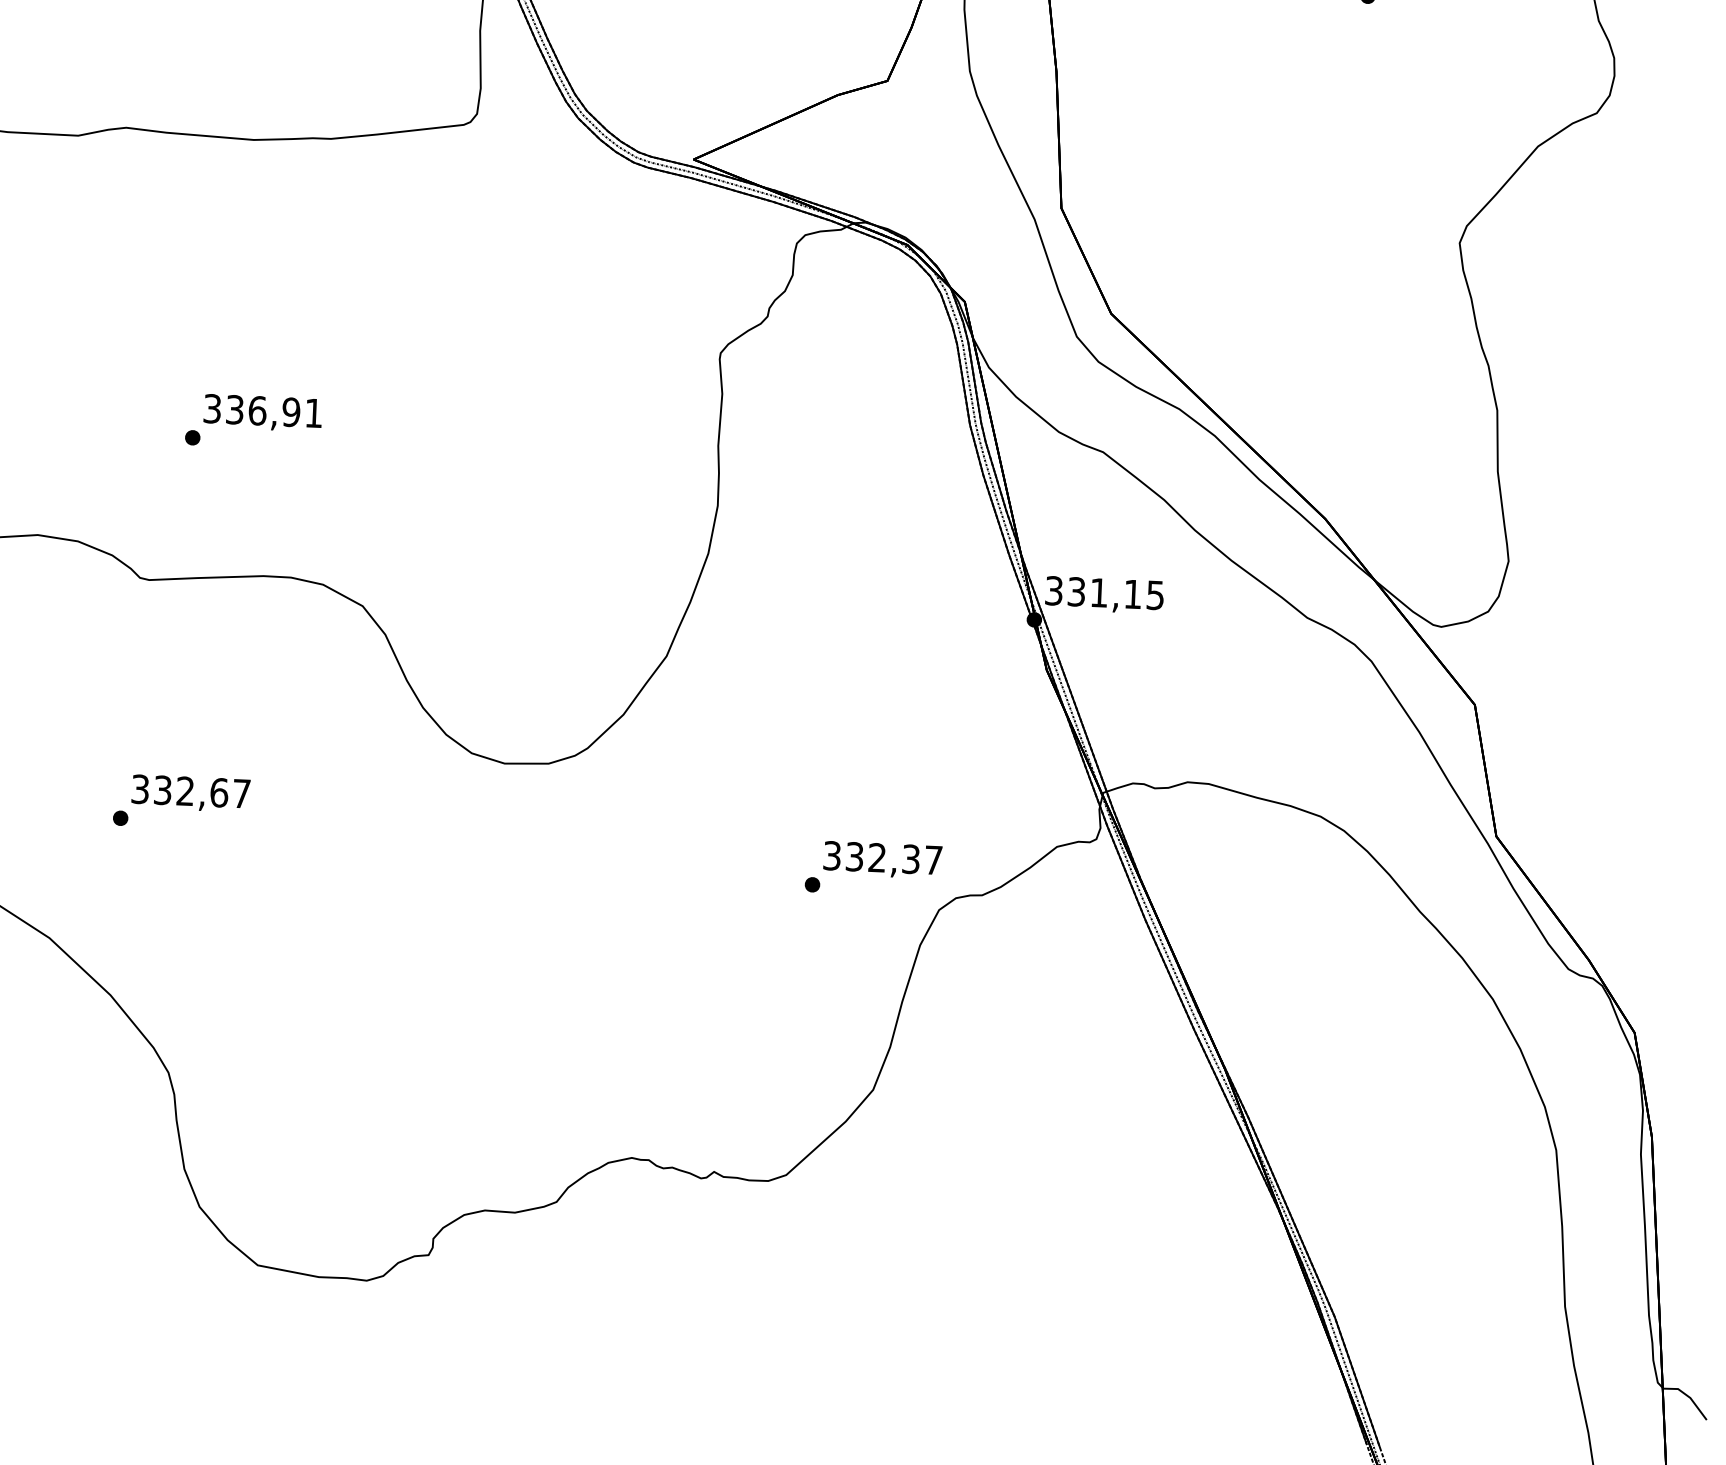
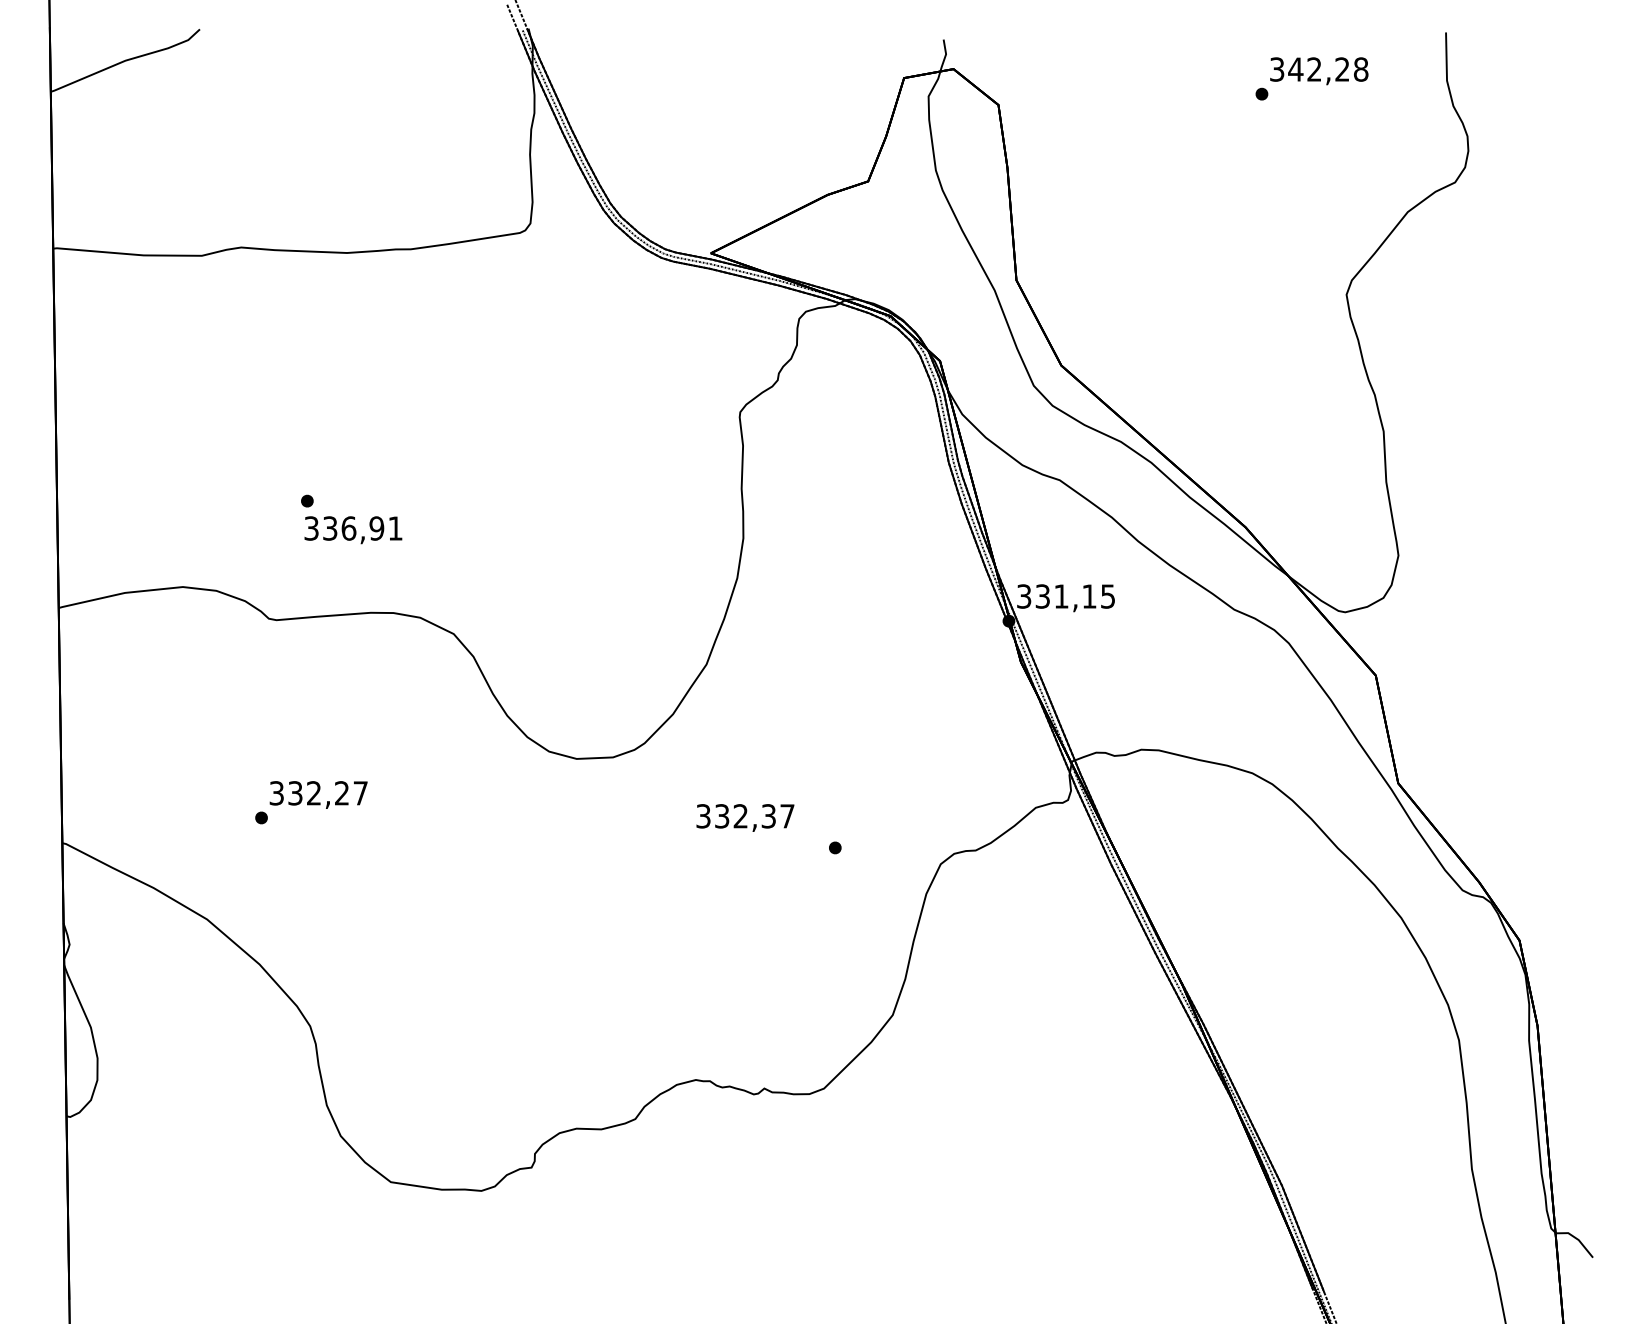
text: (263, 413) -> (353, 530), moved
text: (218, 792) -> (341, 793), 332,67 -> 332,27
text: (882, 859) -> (745, 817), moved

